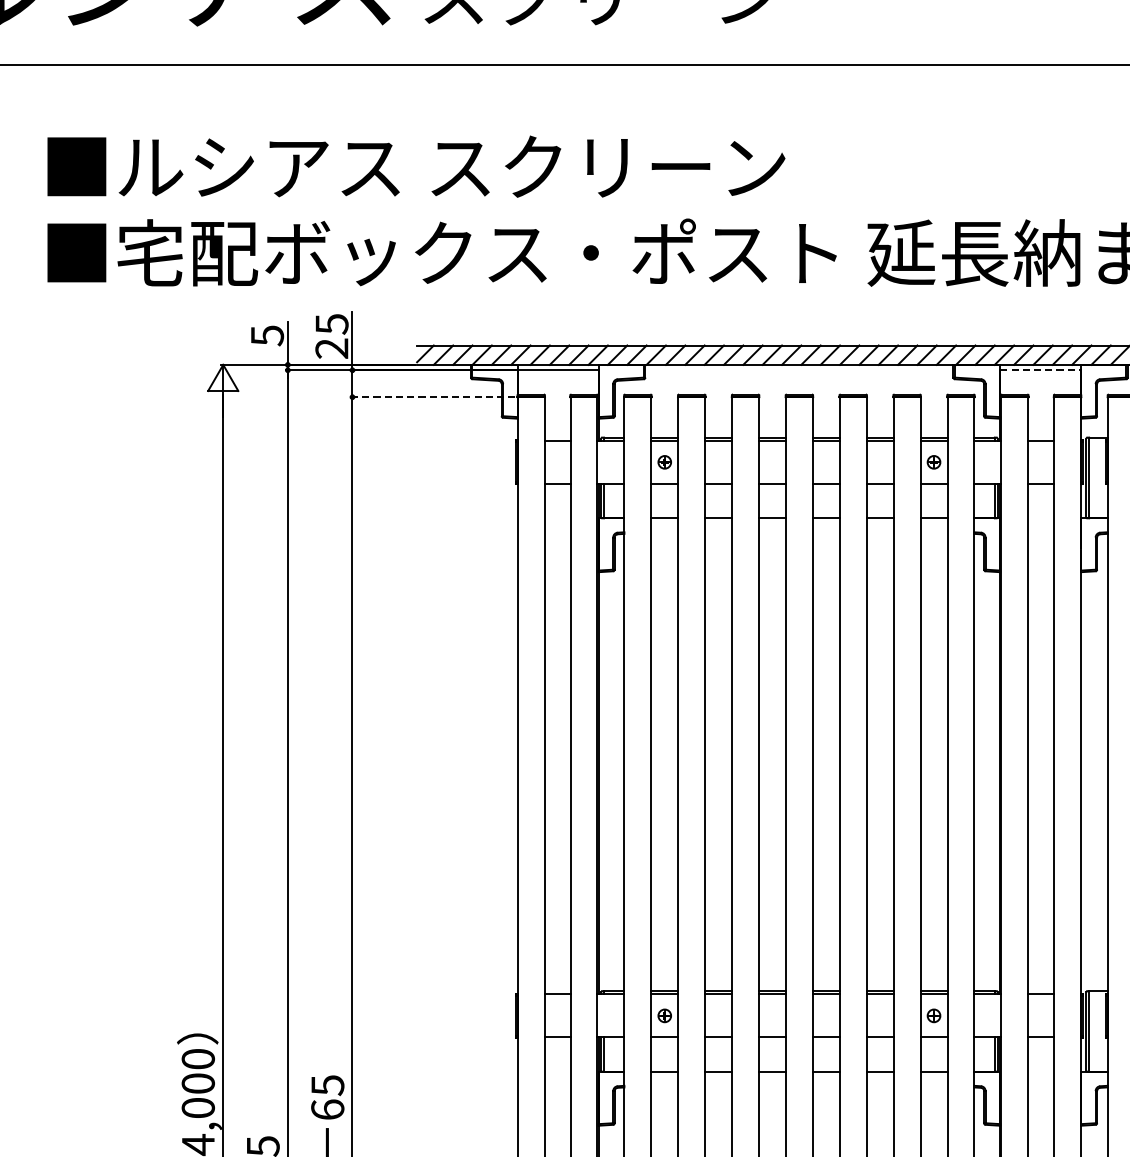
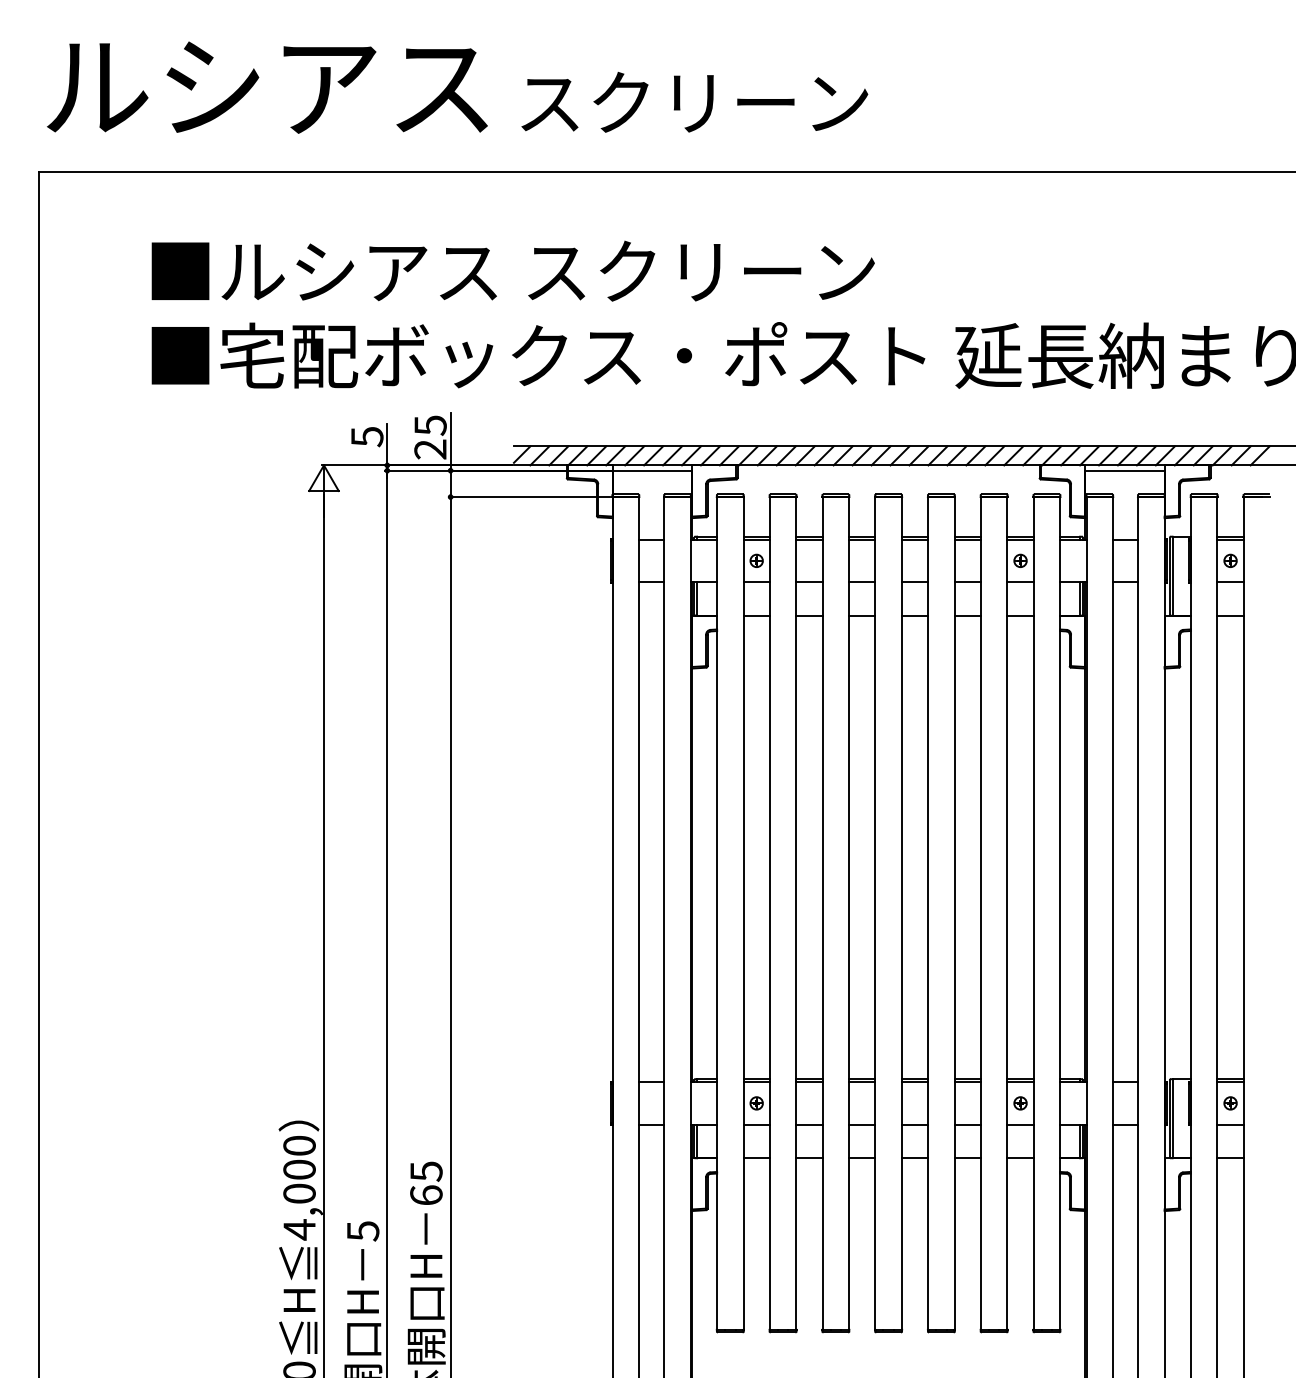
line: (1041, 370) -> (1125, 470), dashed -> solid
line: (432, 397) -> (529, 497), dashed -> solid

